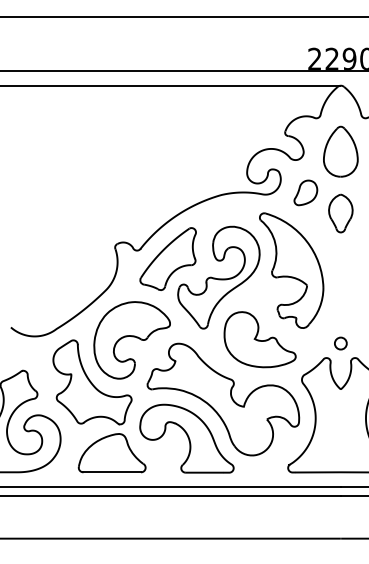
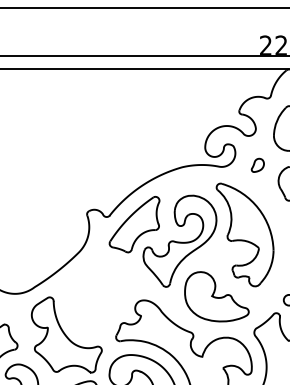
part: (305, 192) -> (257, 165), size x0.6
part: (131, 340) -> (101, 297), removed

